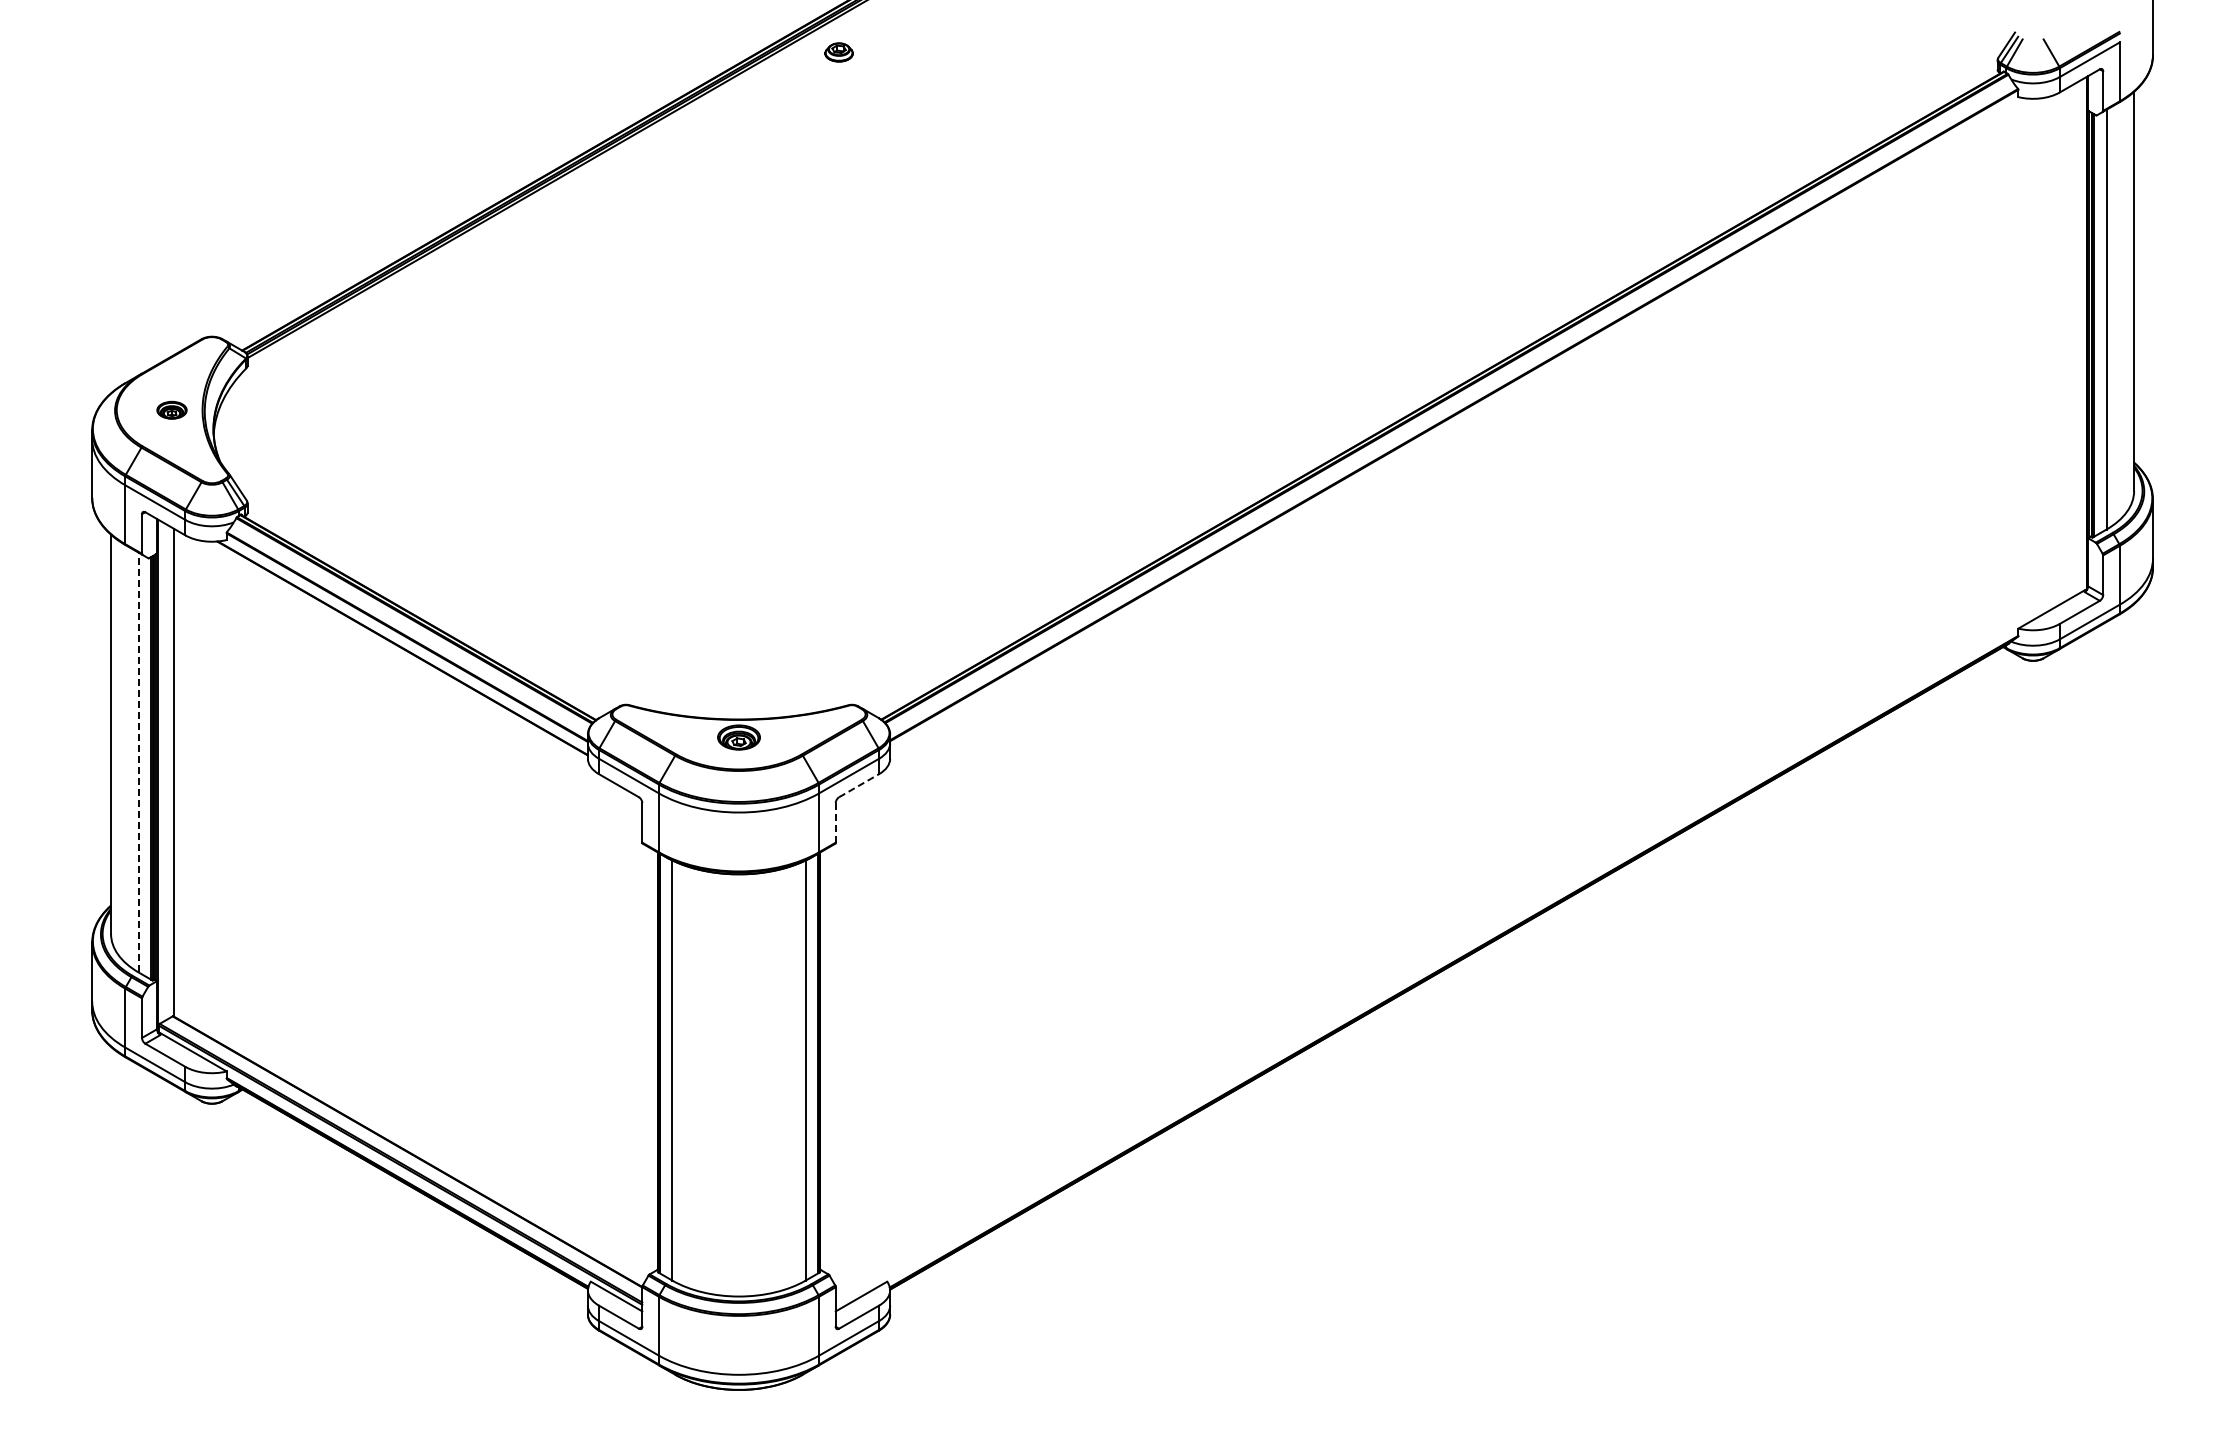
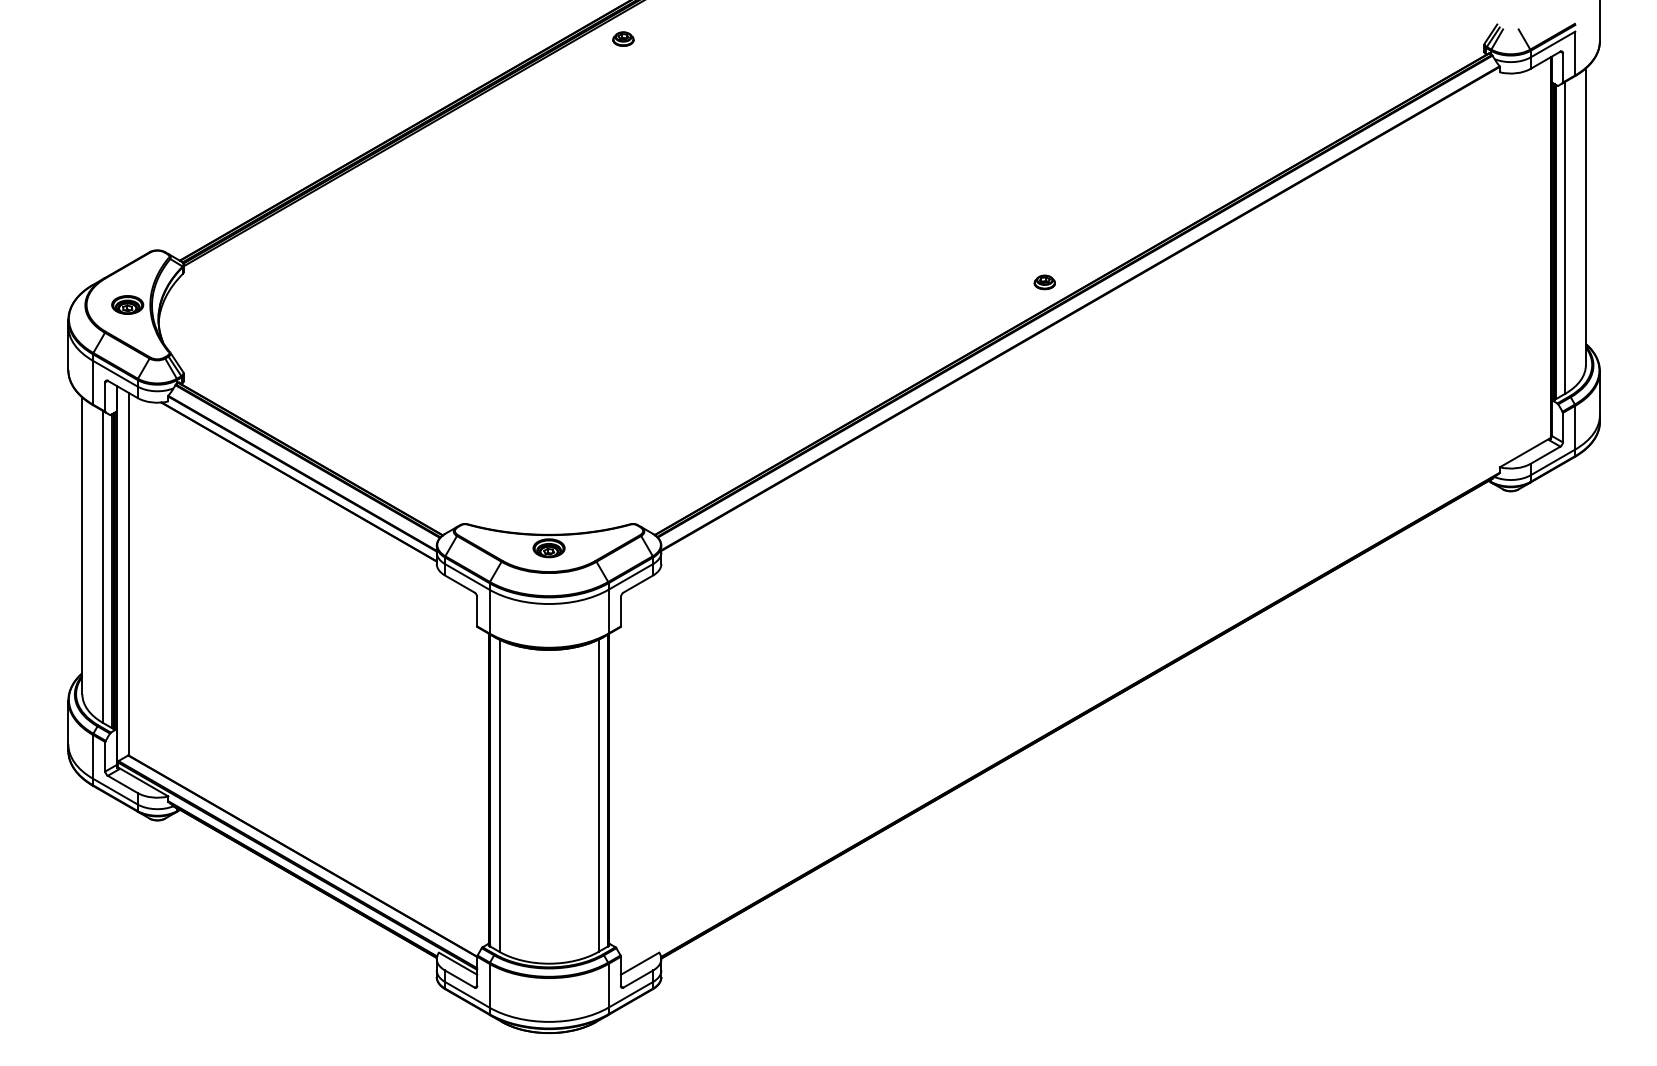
part: (1405, 379) -> (1044, 282), added
part: (171, 410) -> (127, 305), size x1.43
line: (138, 762) -> (102, 566), dashed -> solid
line: (859, 785) -> (638, 583), dashed -> solid
line: (835, 822) -> (620, 611), dashed -> solid

